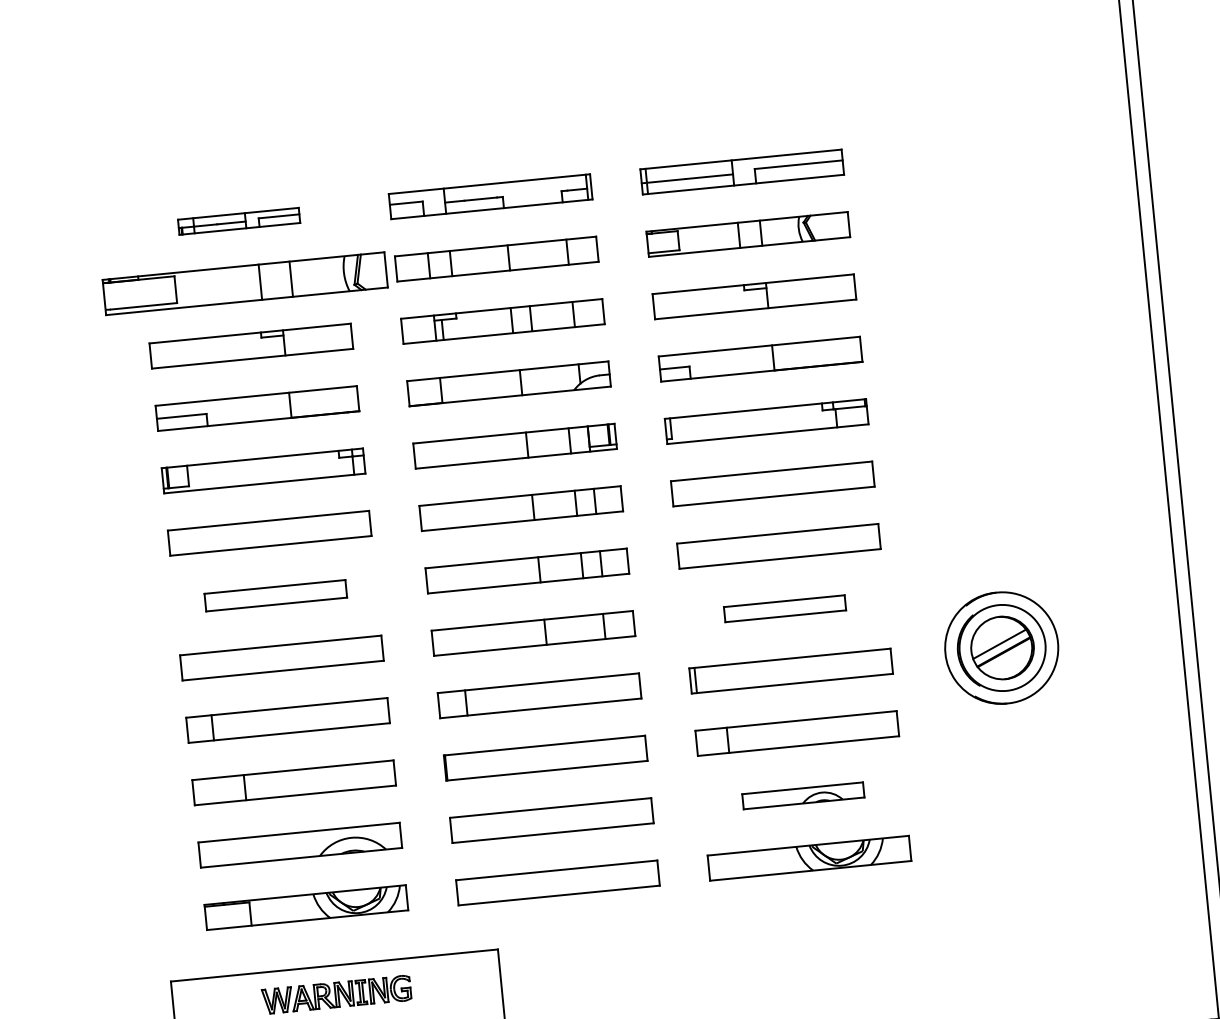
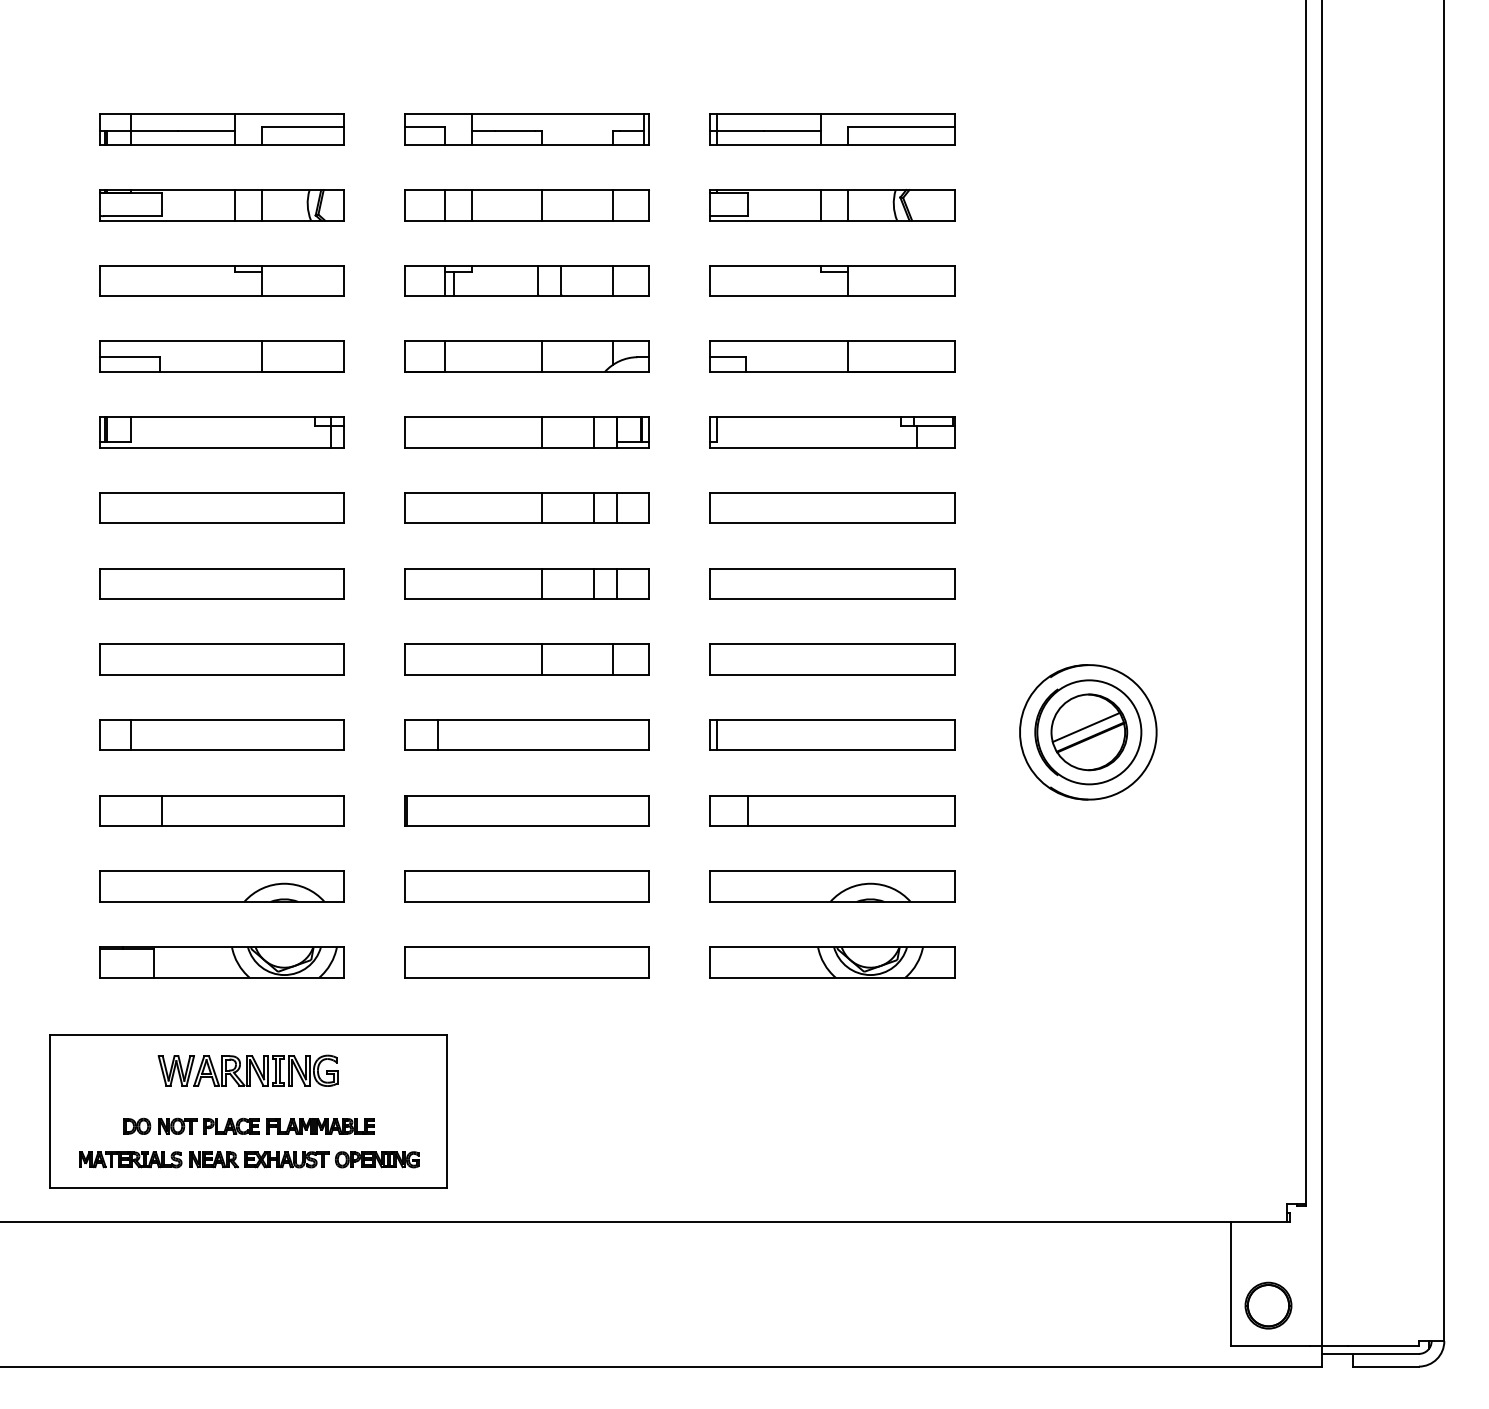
part: (238, 221) -> (221, 129), size x1.67
part: (244, 283) -> (221, 205), size x0.71
part: (275, 595) -> (221, 583), size x1.43
part: (785, 608) -> (832, 659), size x1.67
part: (803, 795) -> (832, 886), size x1.67

